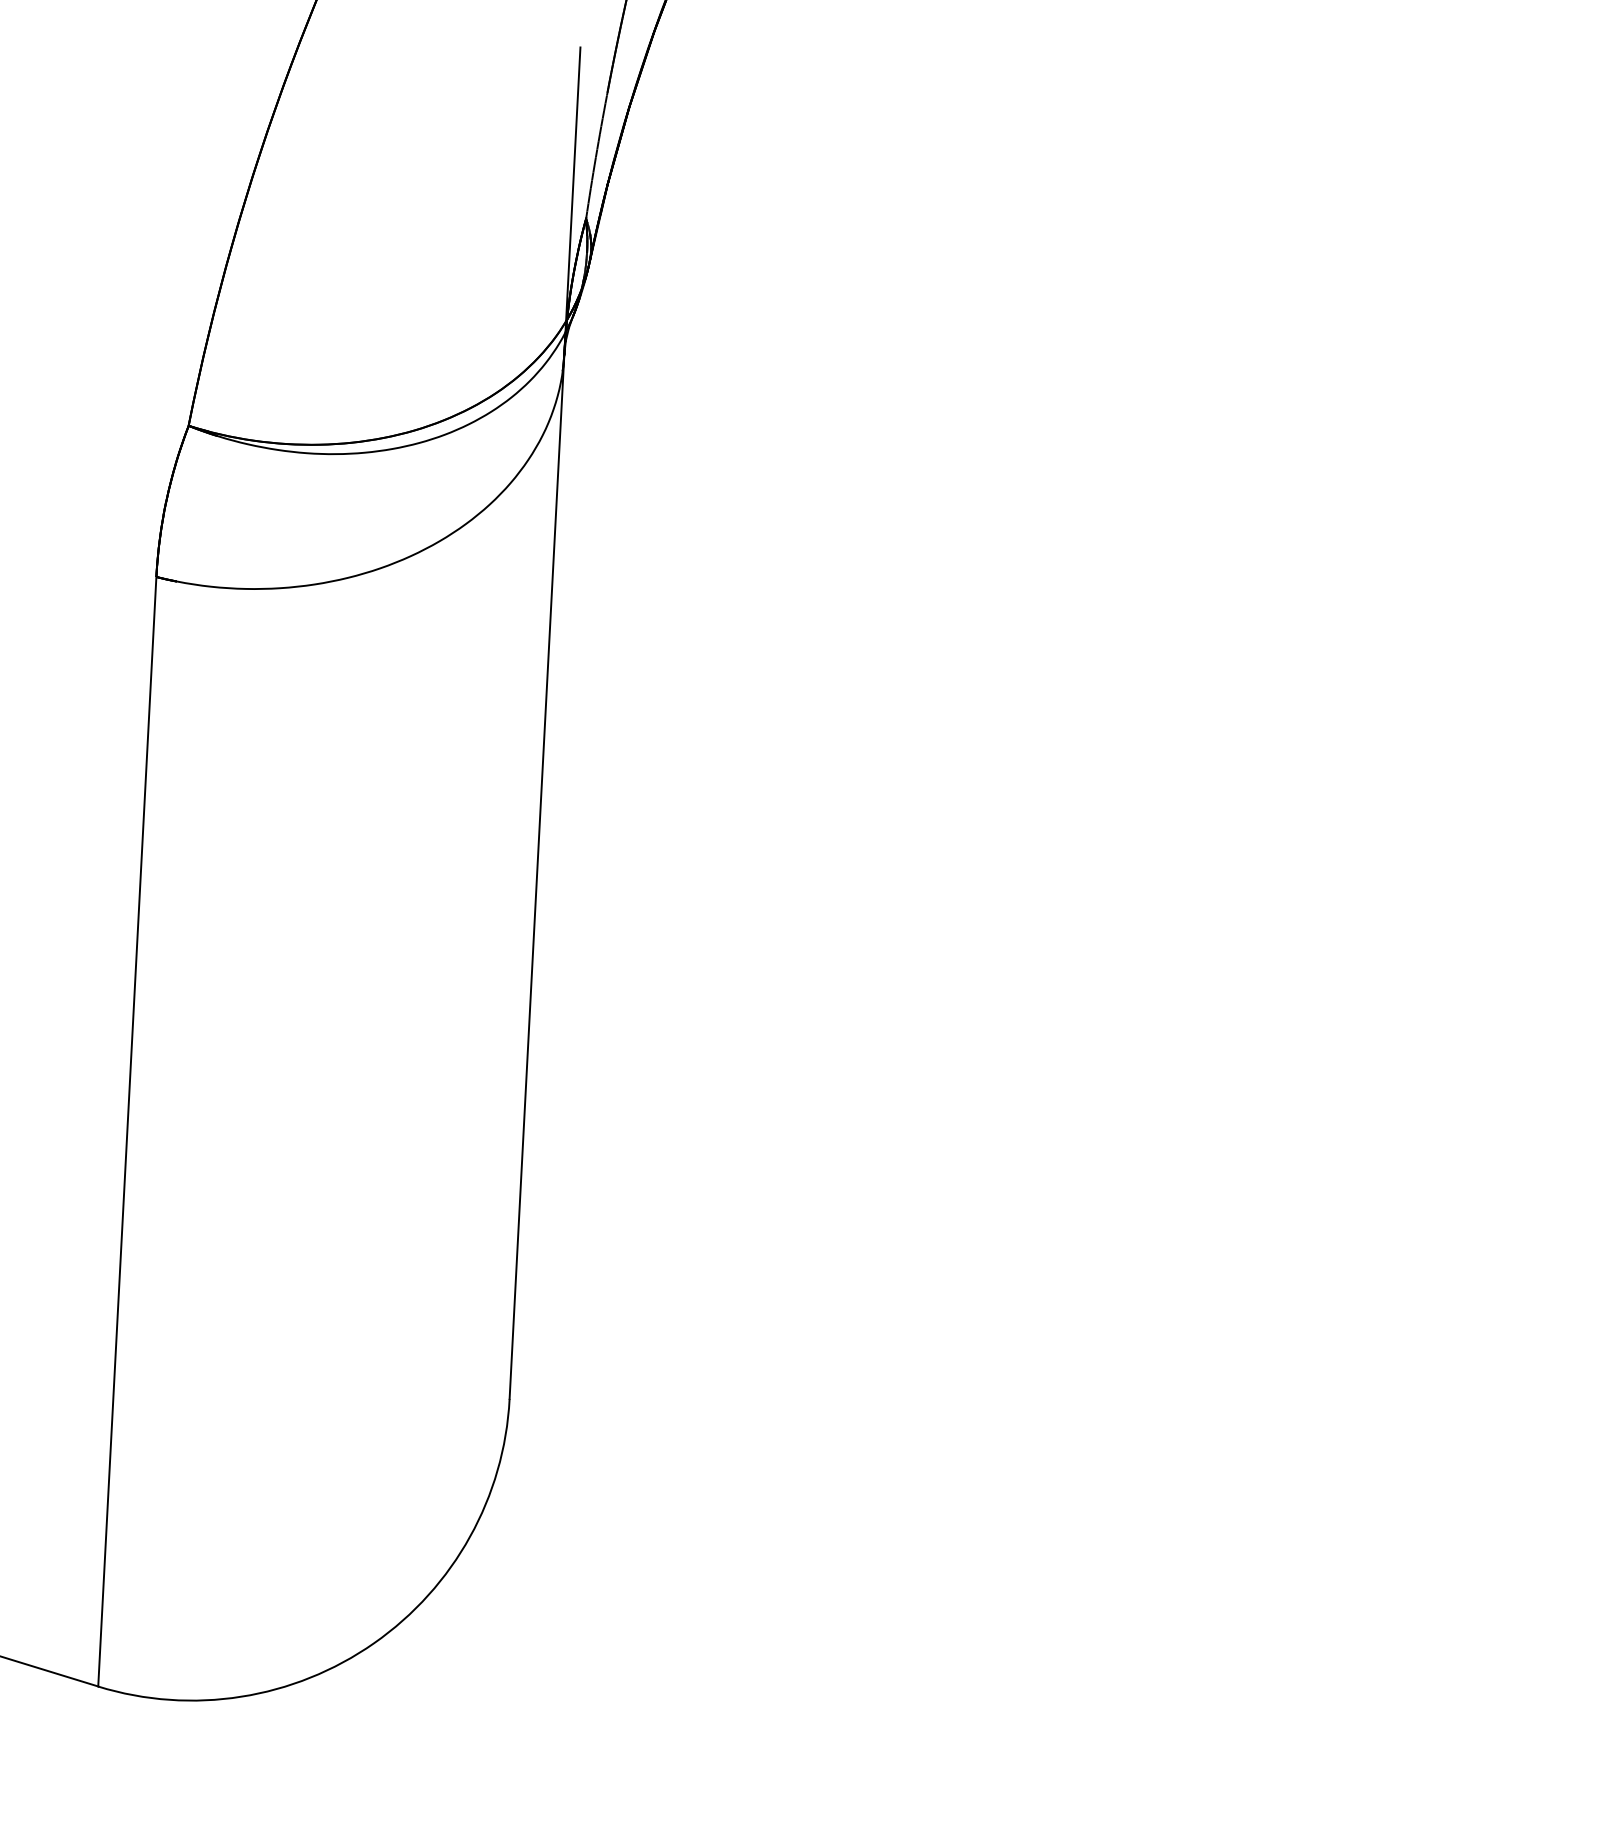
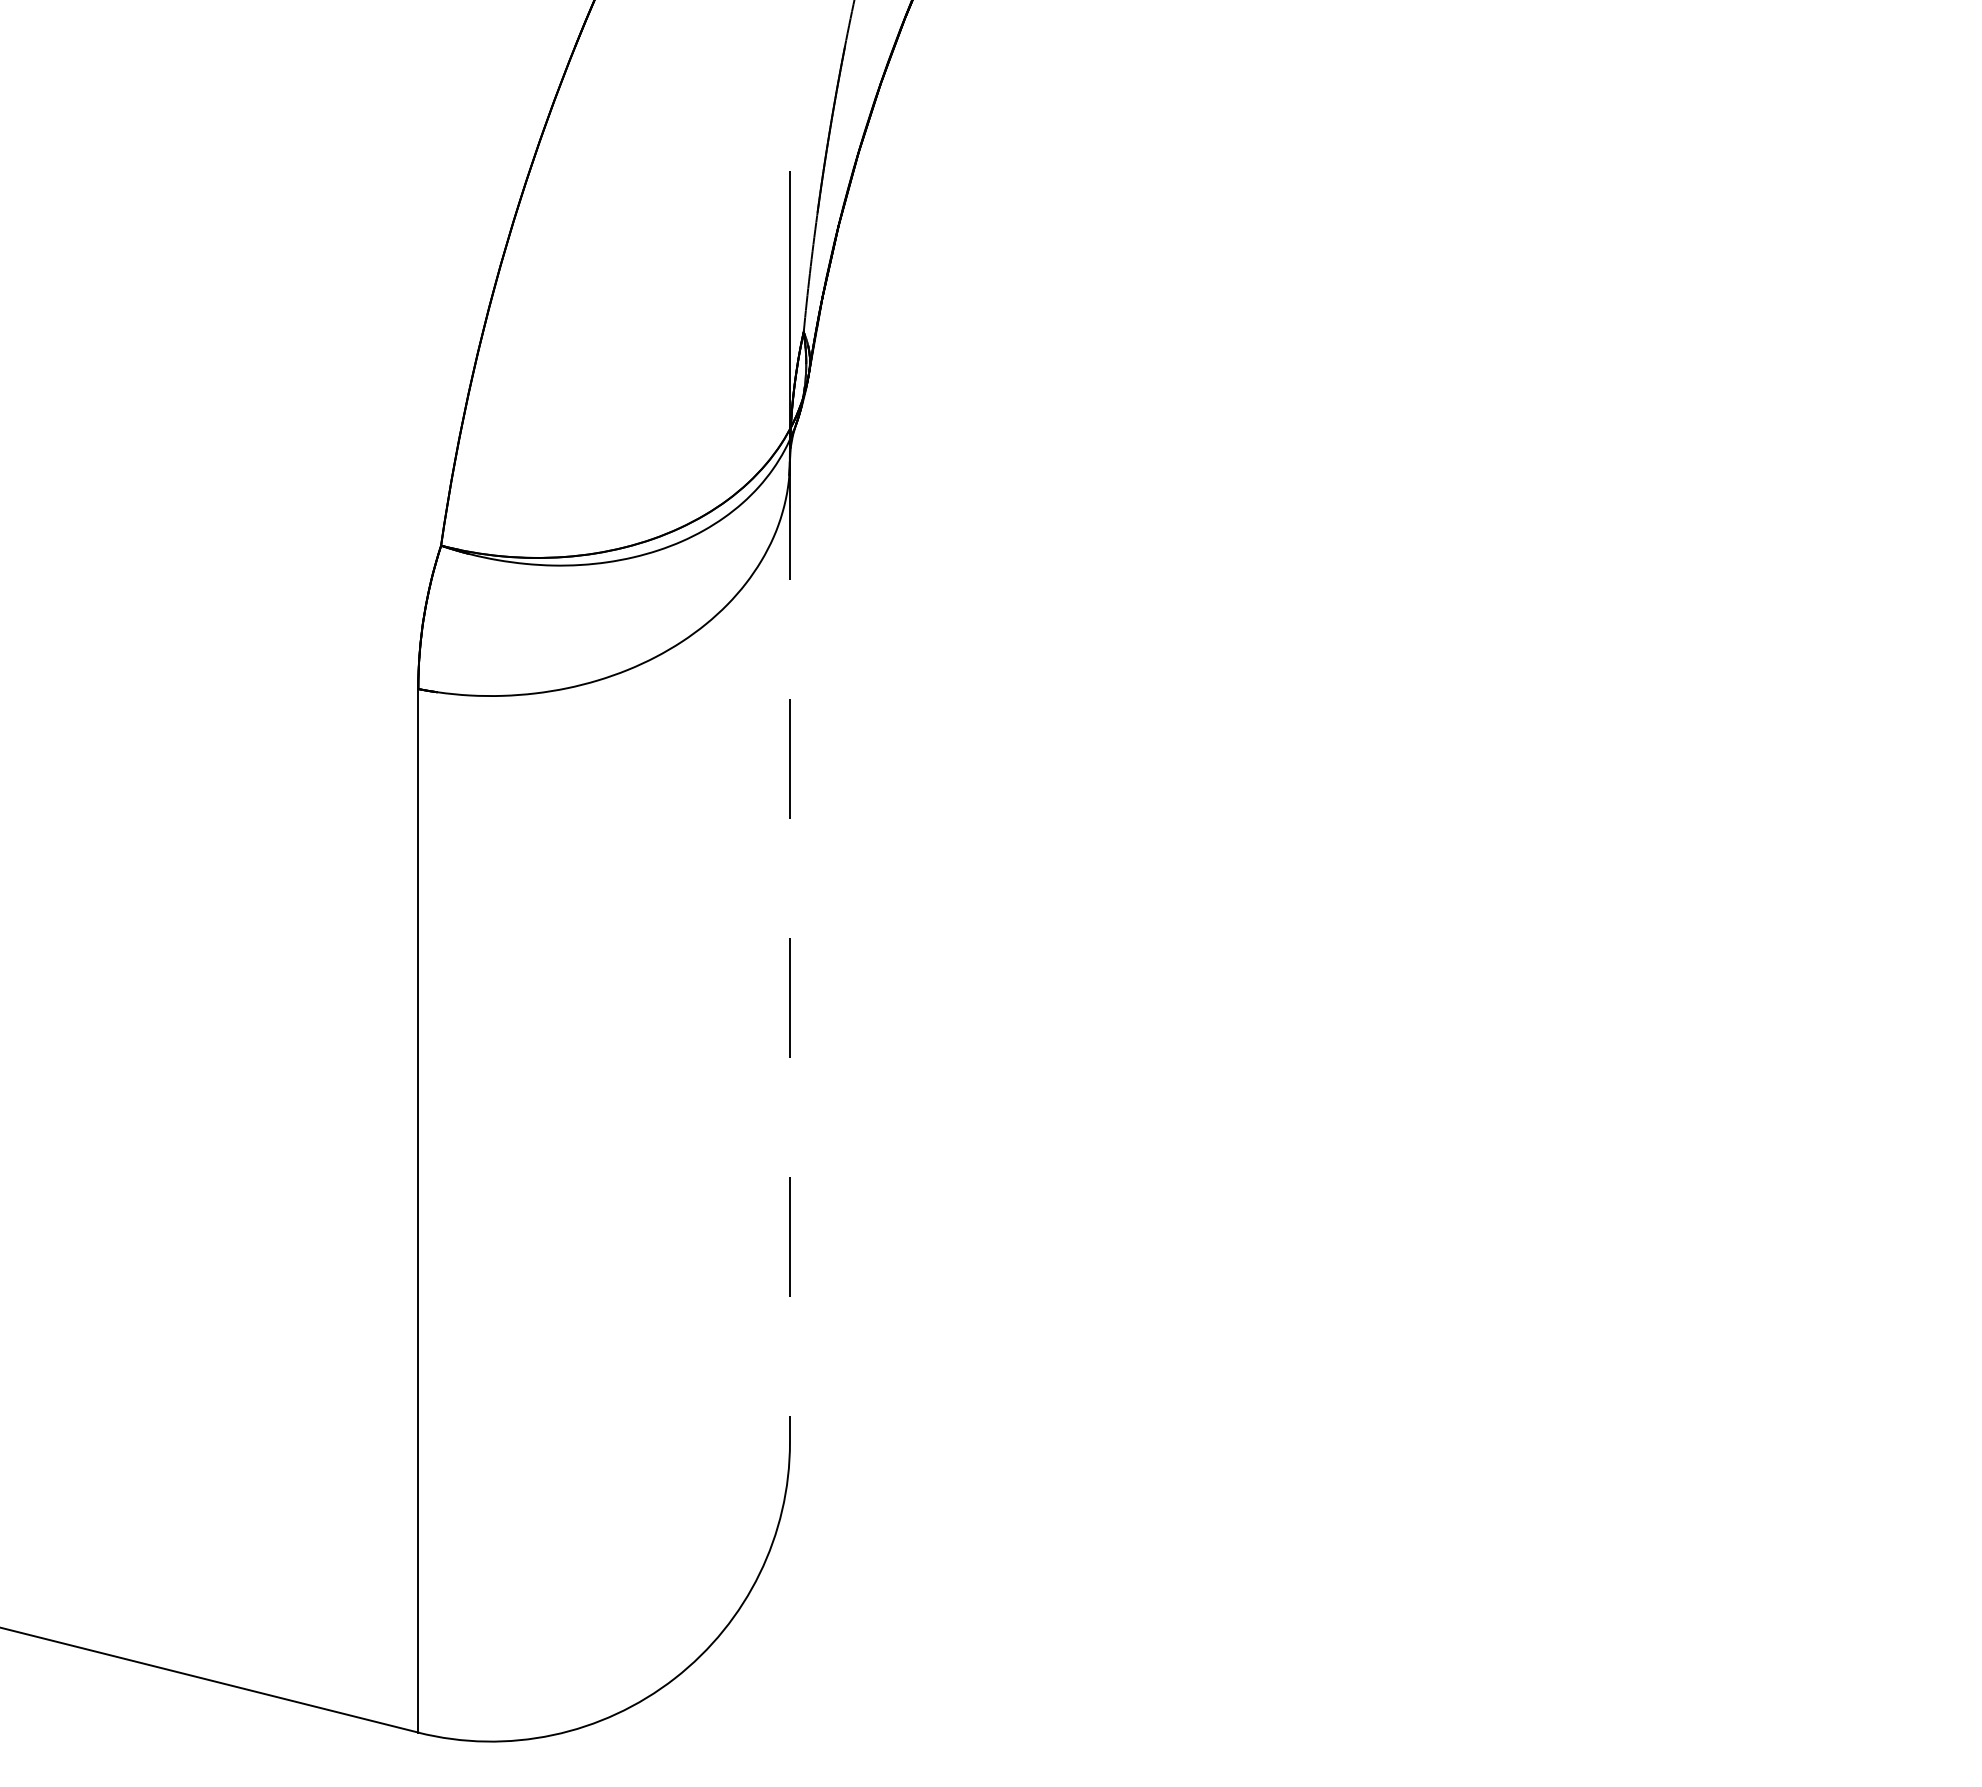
line: (536, 876) -> (789, 951), solid -> dashed

